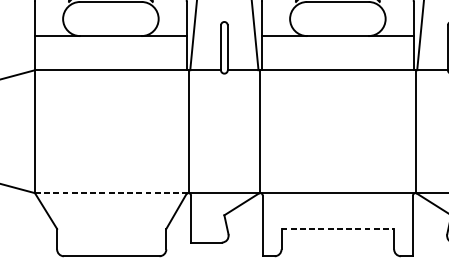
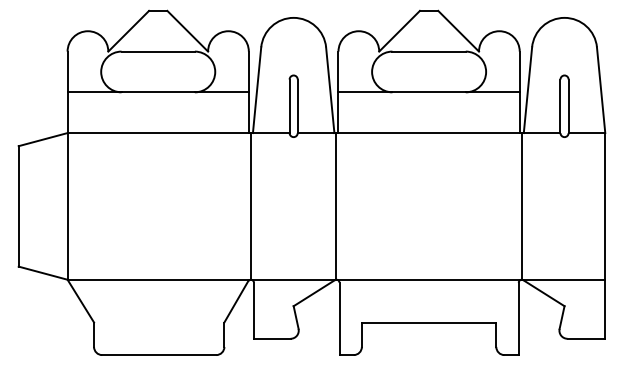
line: (111, 192) -> (159, 279), dashed -> solid
line: (338, 228) -> (429, 322), dashed -> solid

